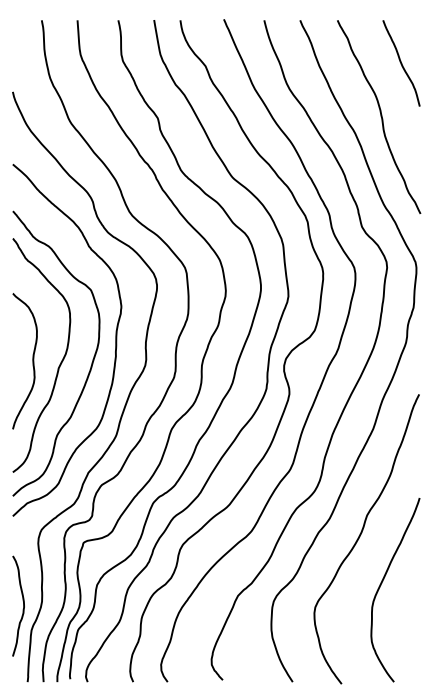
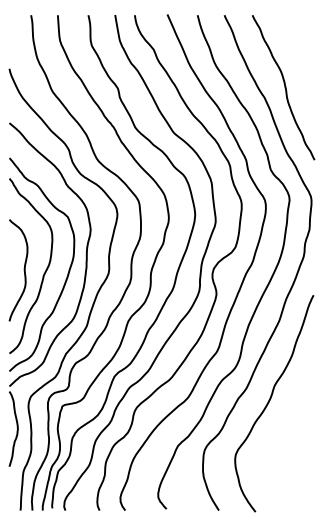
curve: (401, 63) -> (300, 47), removed
curve: (382, 583) -> (286, 436), removed
curve: (23, 605) -> (17, 428), moved

